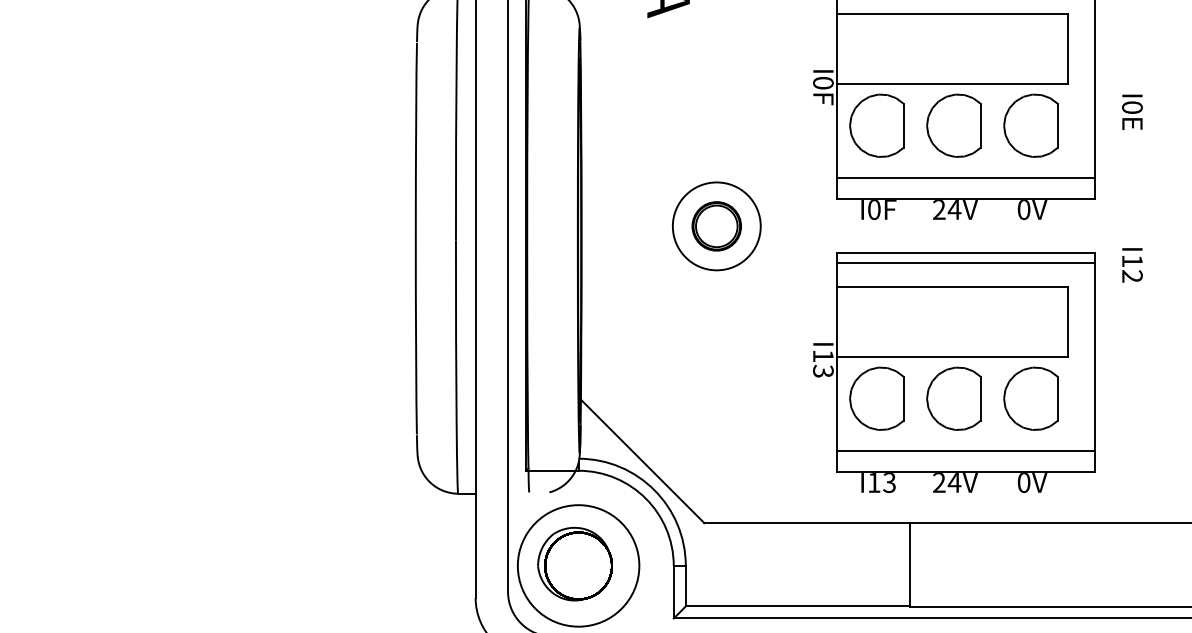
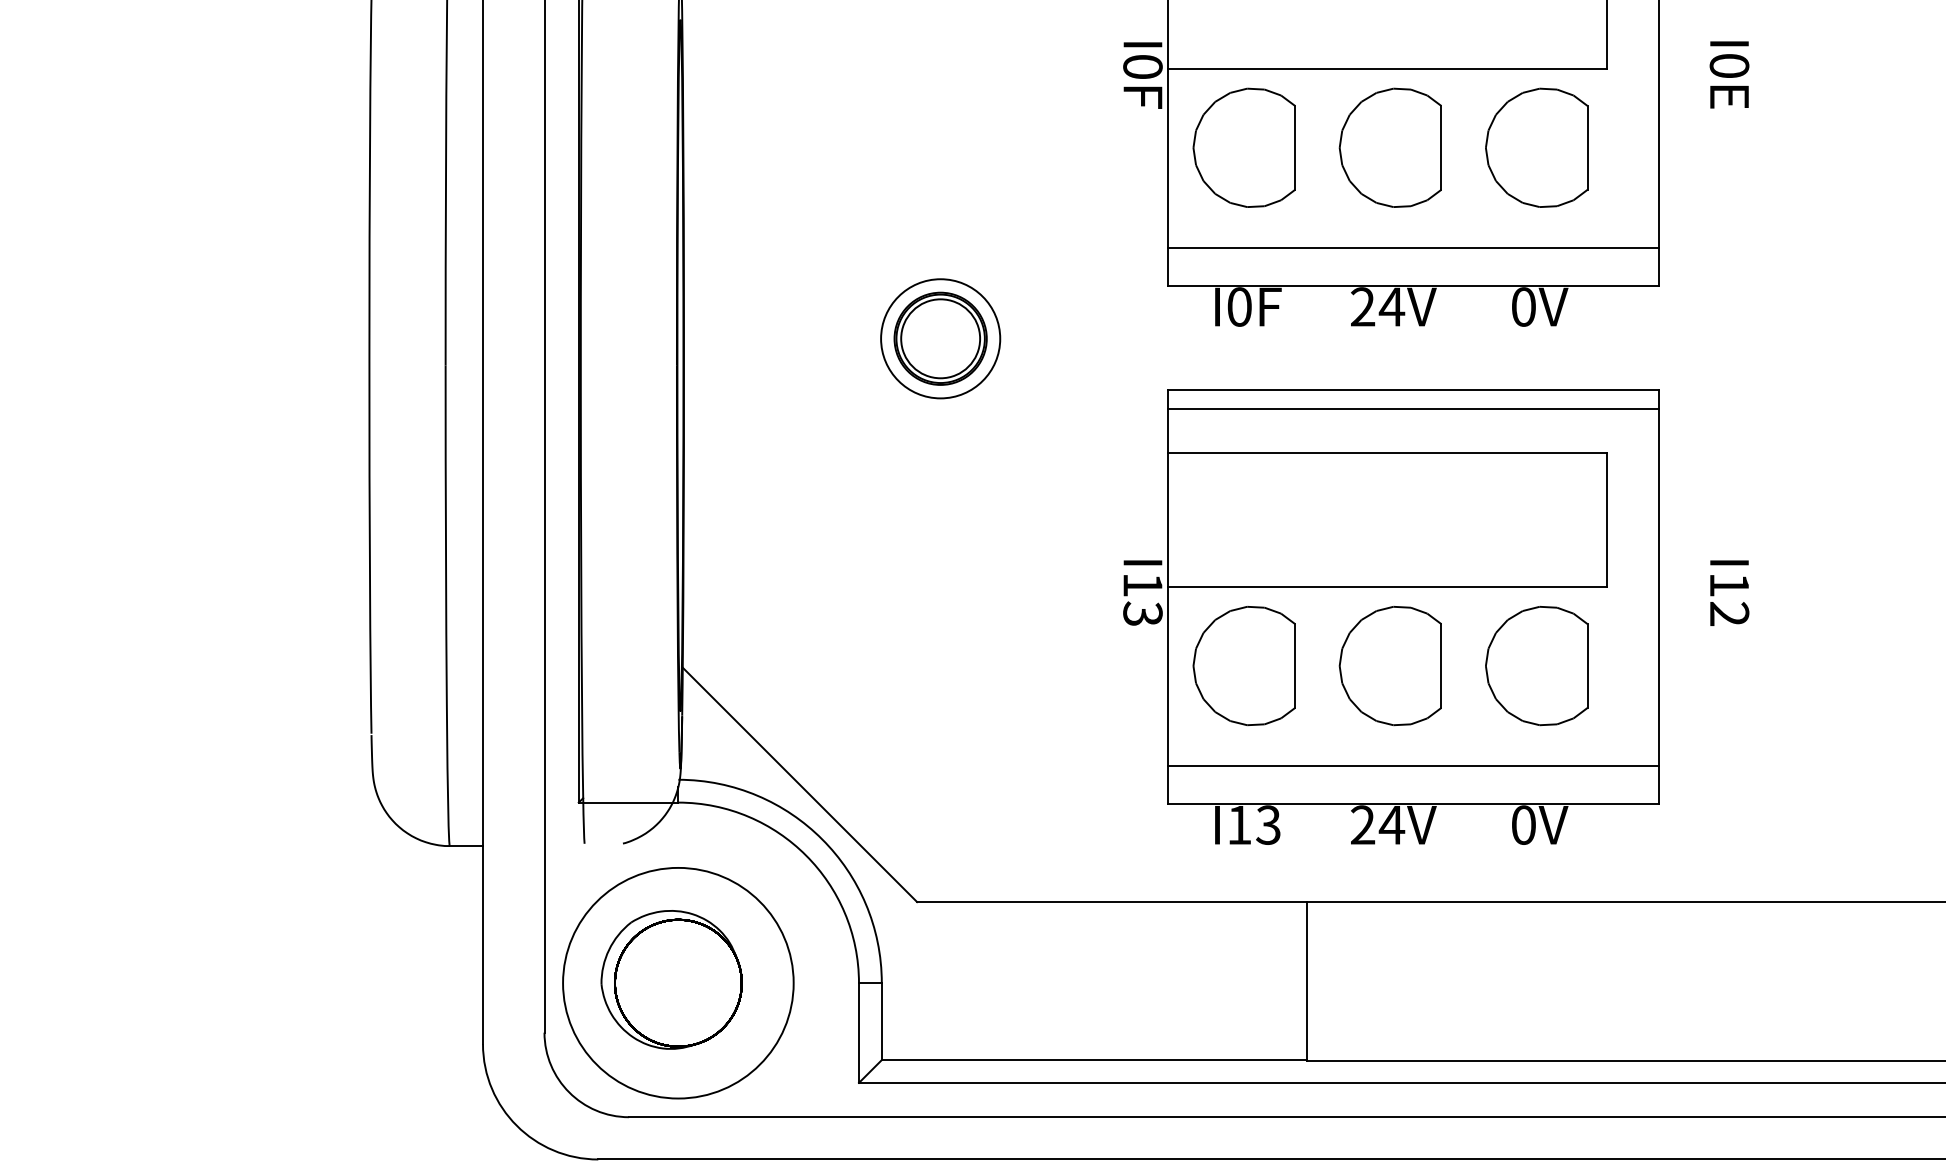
text: (1132, 111) -> (1729, 73), moved
circle: (716, 226) -> (940, 339), size x0.71
text: (1132, 265) -> (1729, 593), moved

